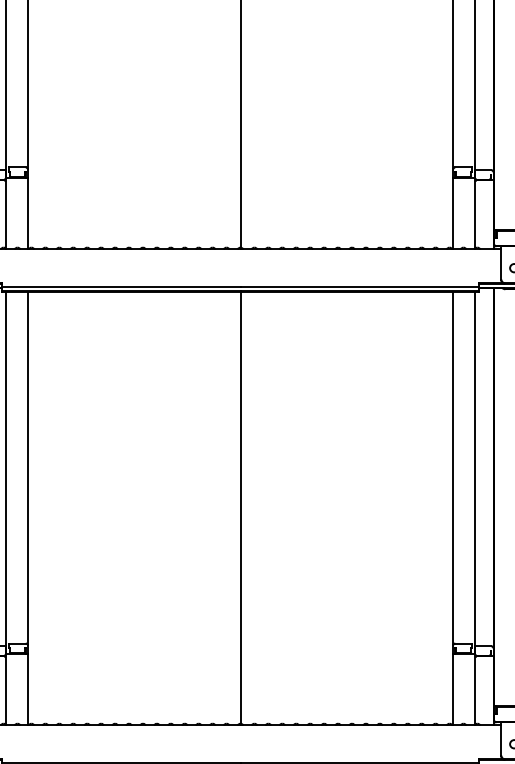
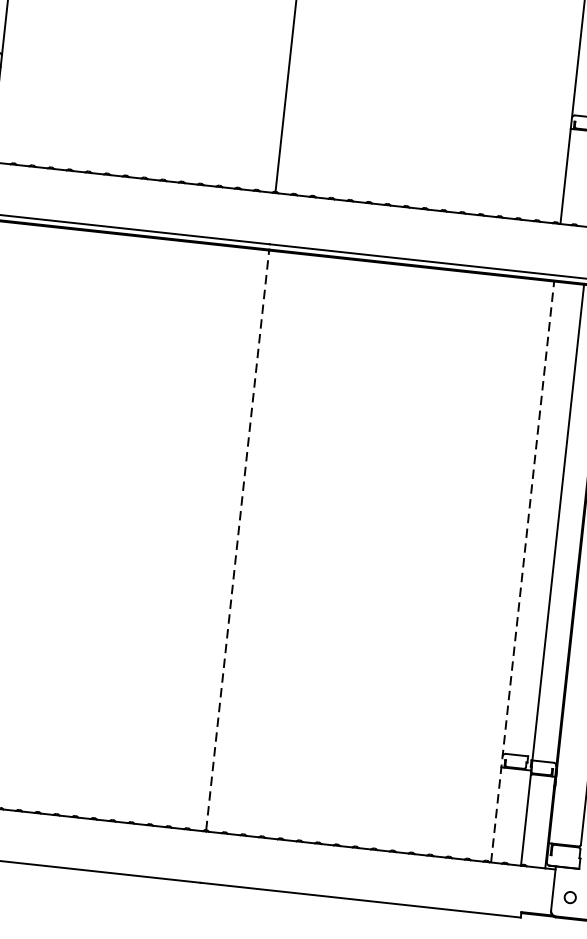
line: (240, 507) -> (237, 540), solid -> dashed
line: (453, 508) -> (523, 572), solid -> dashed

